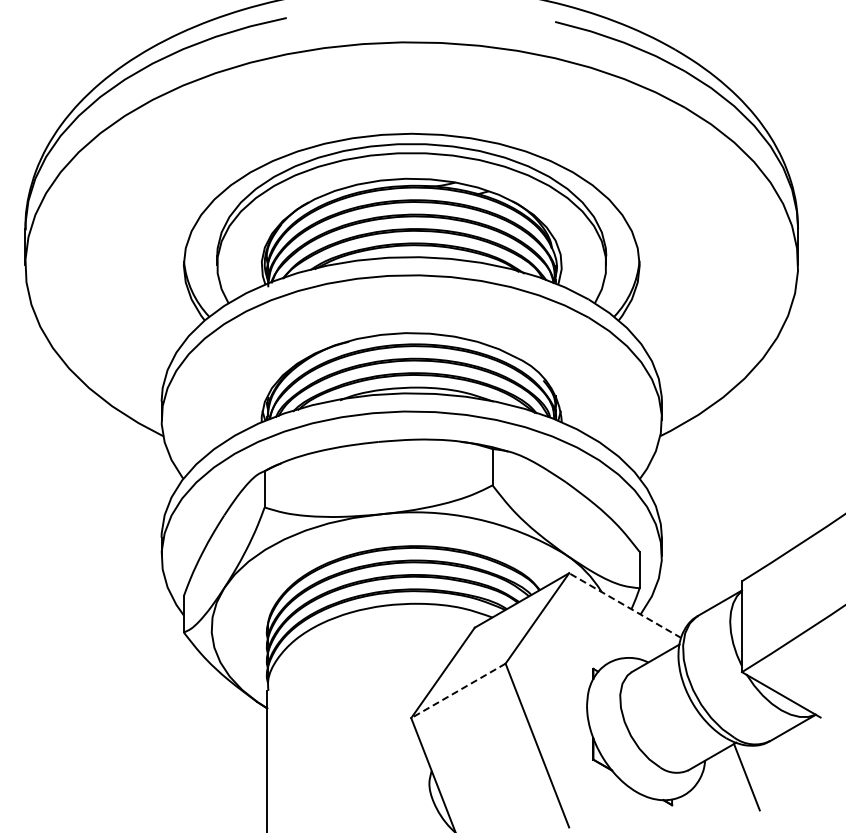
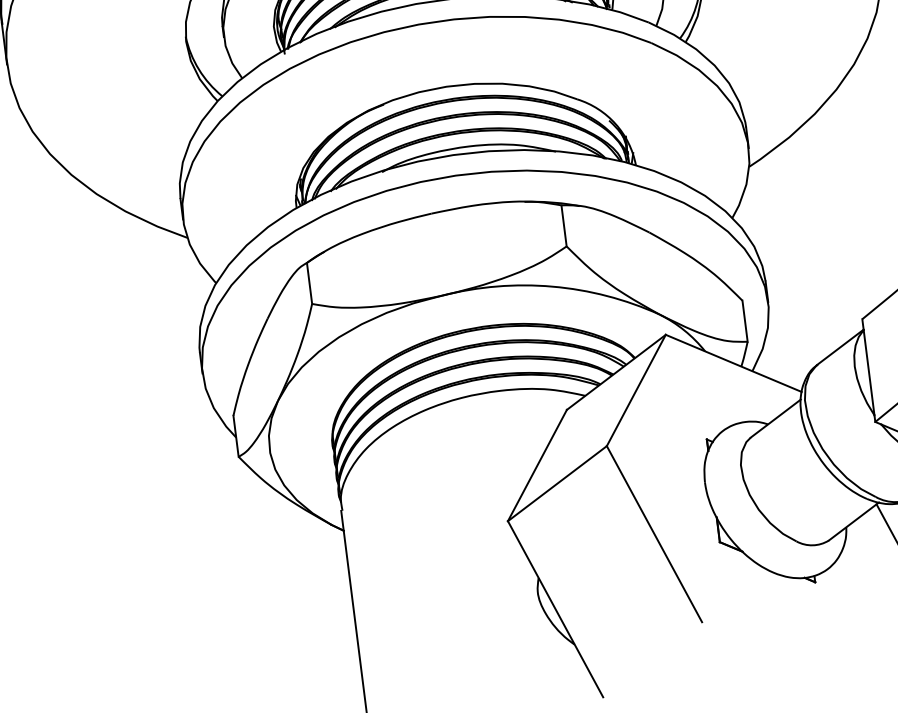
line: (625, 605) -> (734, 363), dashed -> solid
line: (457, 691) -> (556, 484), dashed -> solid

